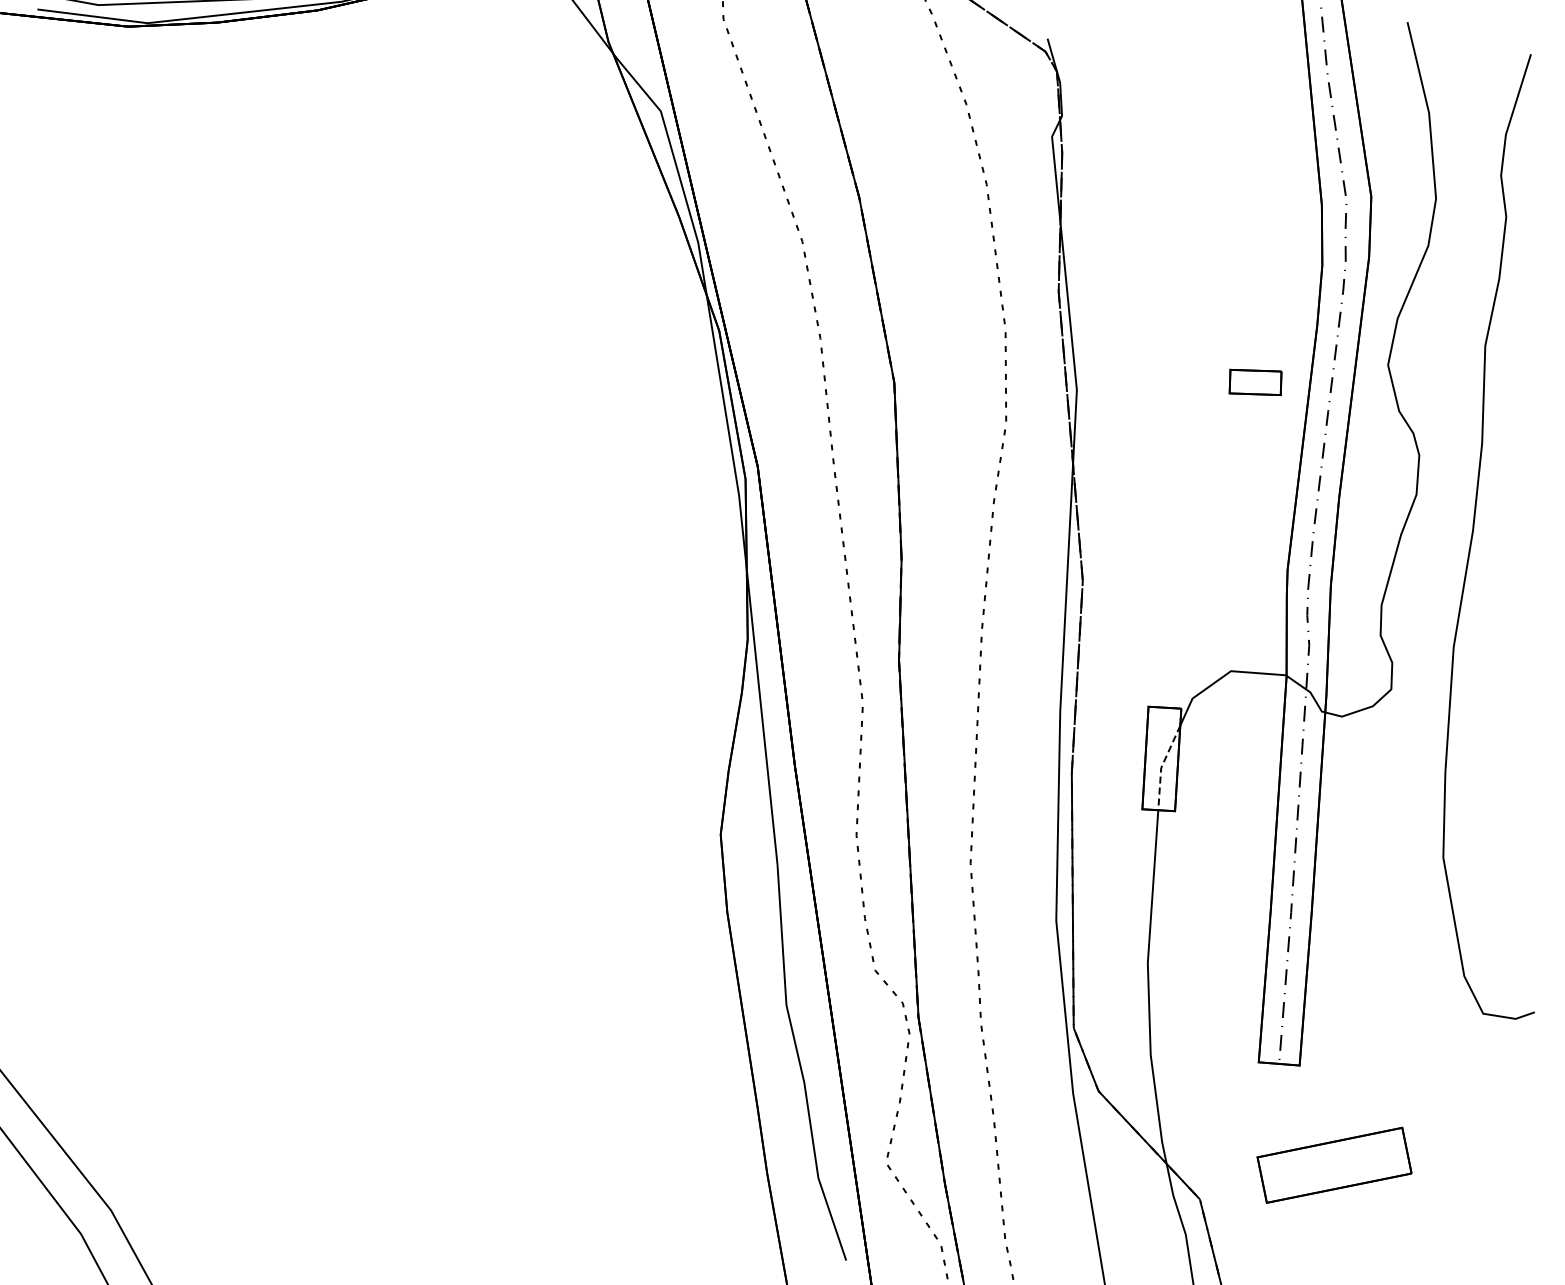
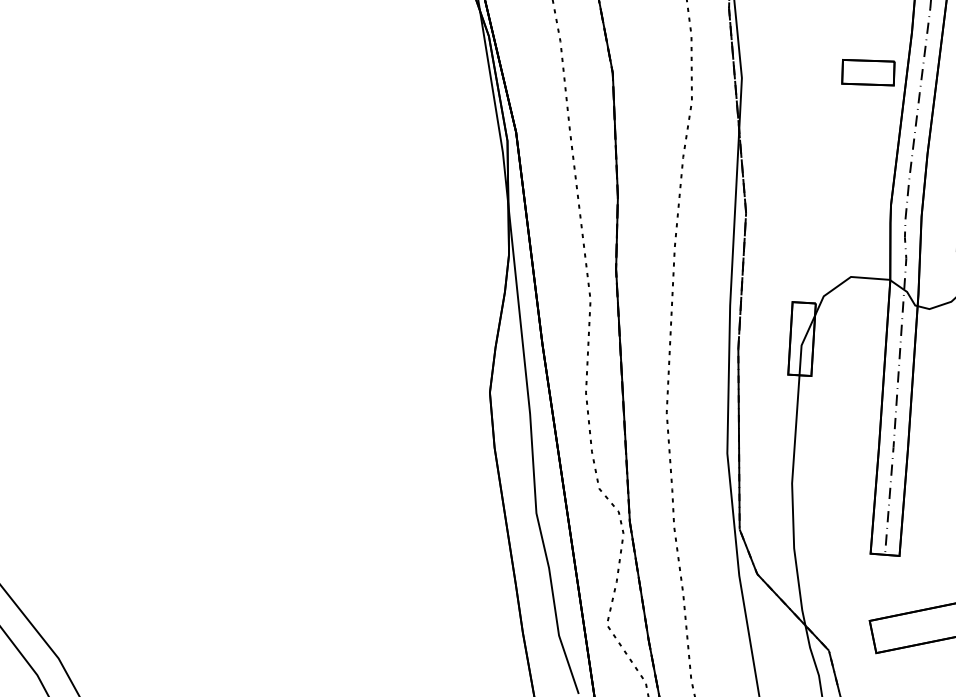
part: (1255, 382) -> (868, 72), size x1.43
line: (1162, 766) -> (802, 344), dashed -> solid

